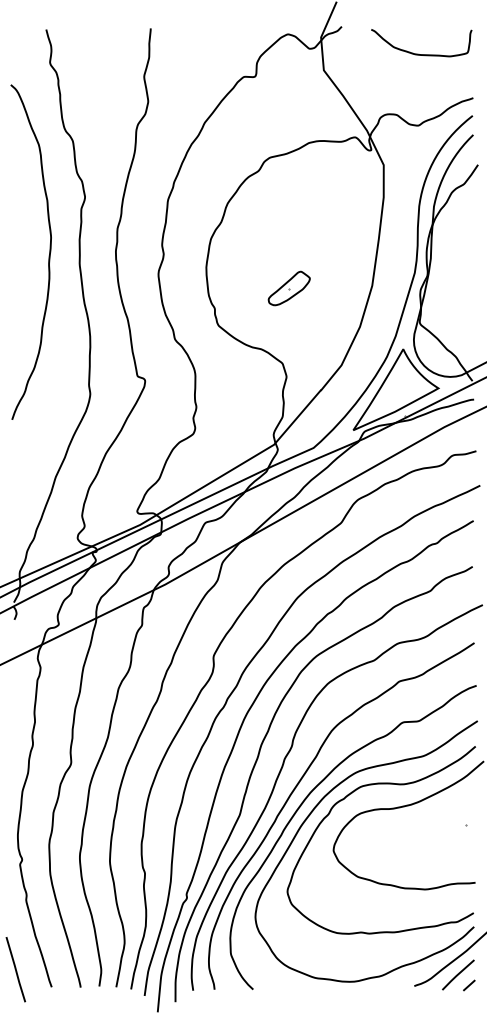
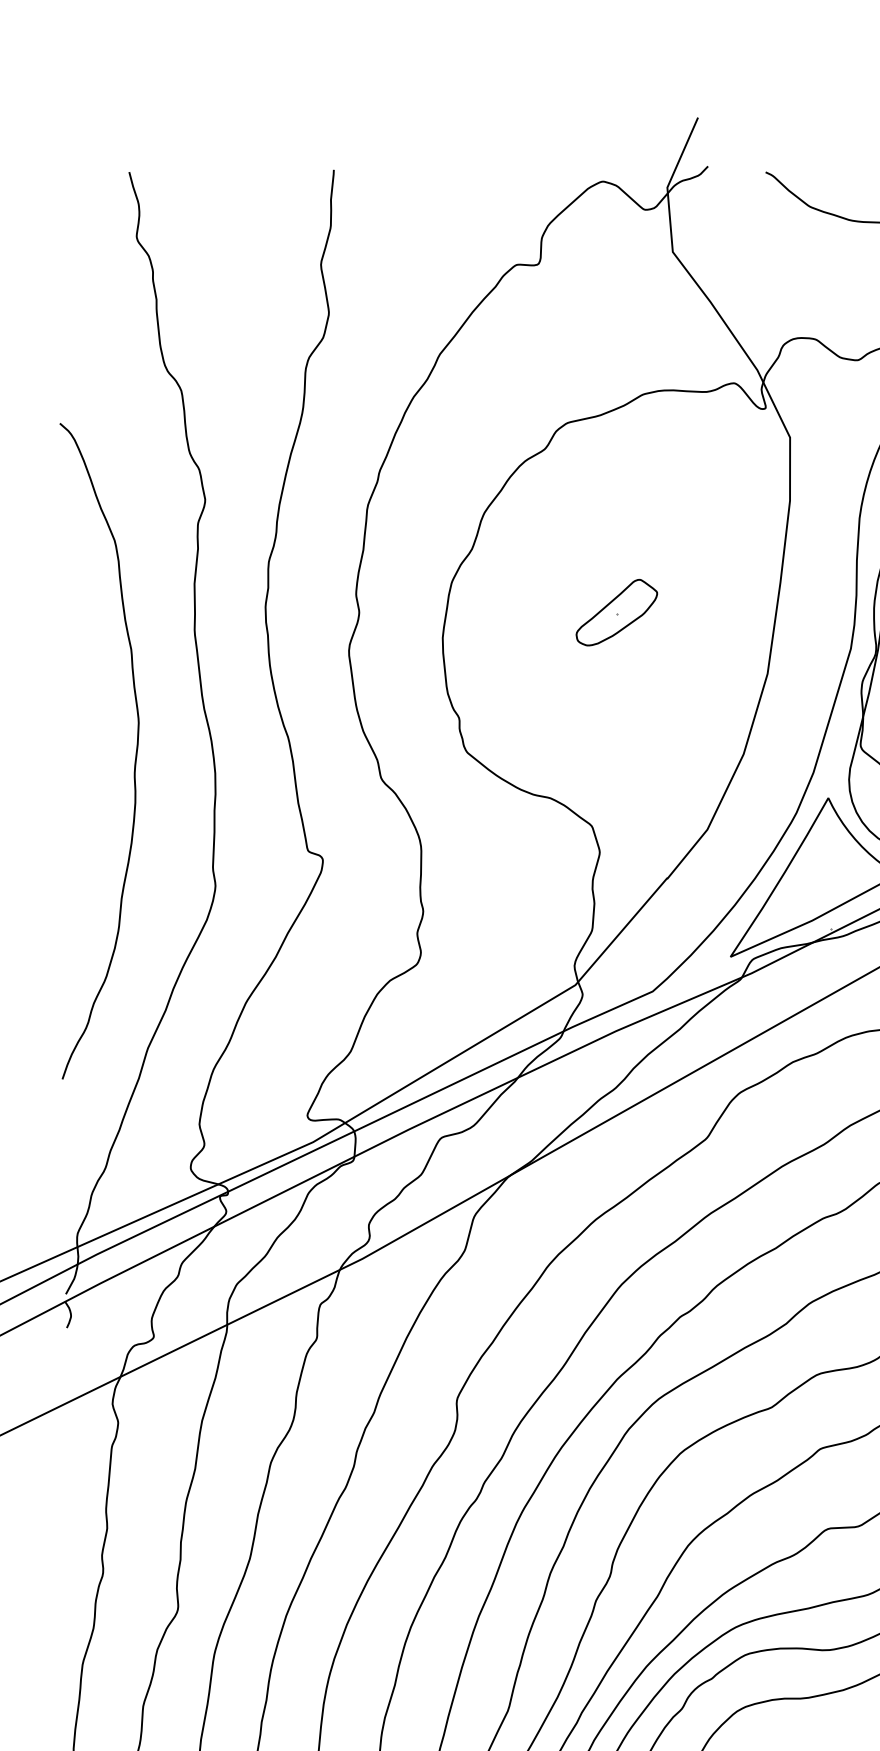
curve: (48, 255) -> (133, 757), moved
part: (288, 288) -> (615, 612), moved

